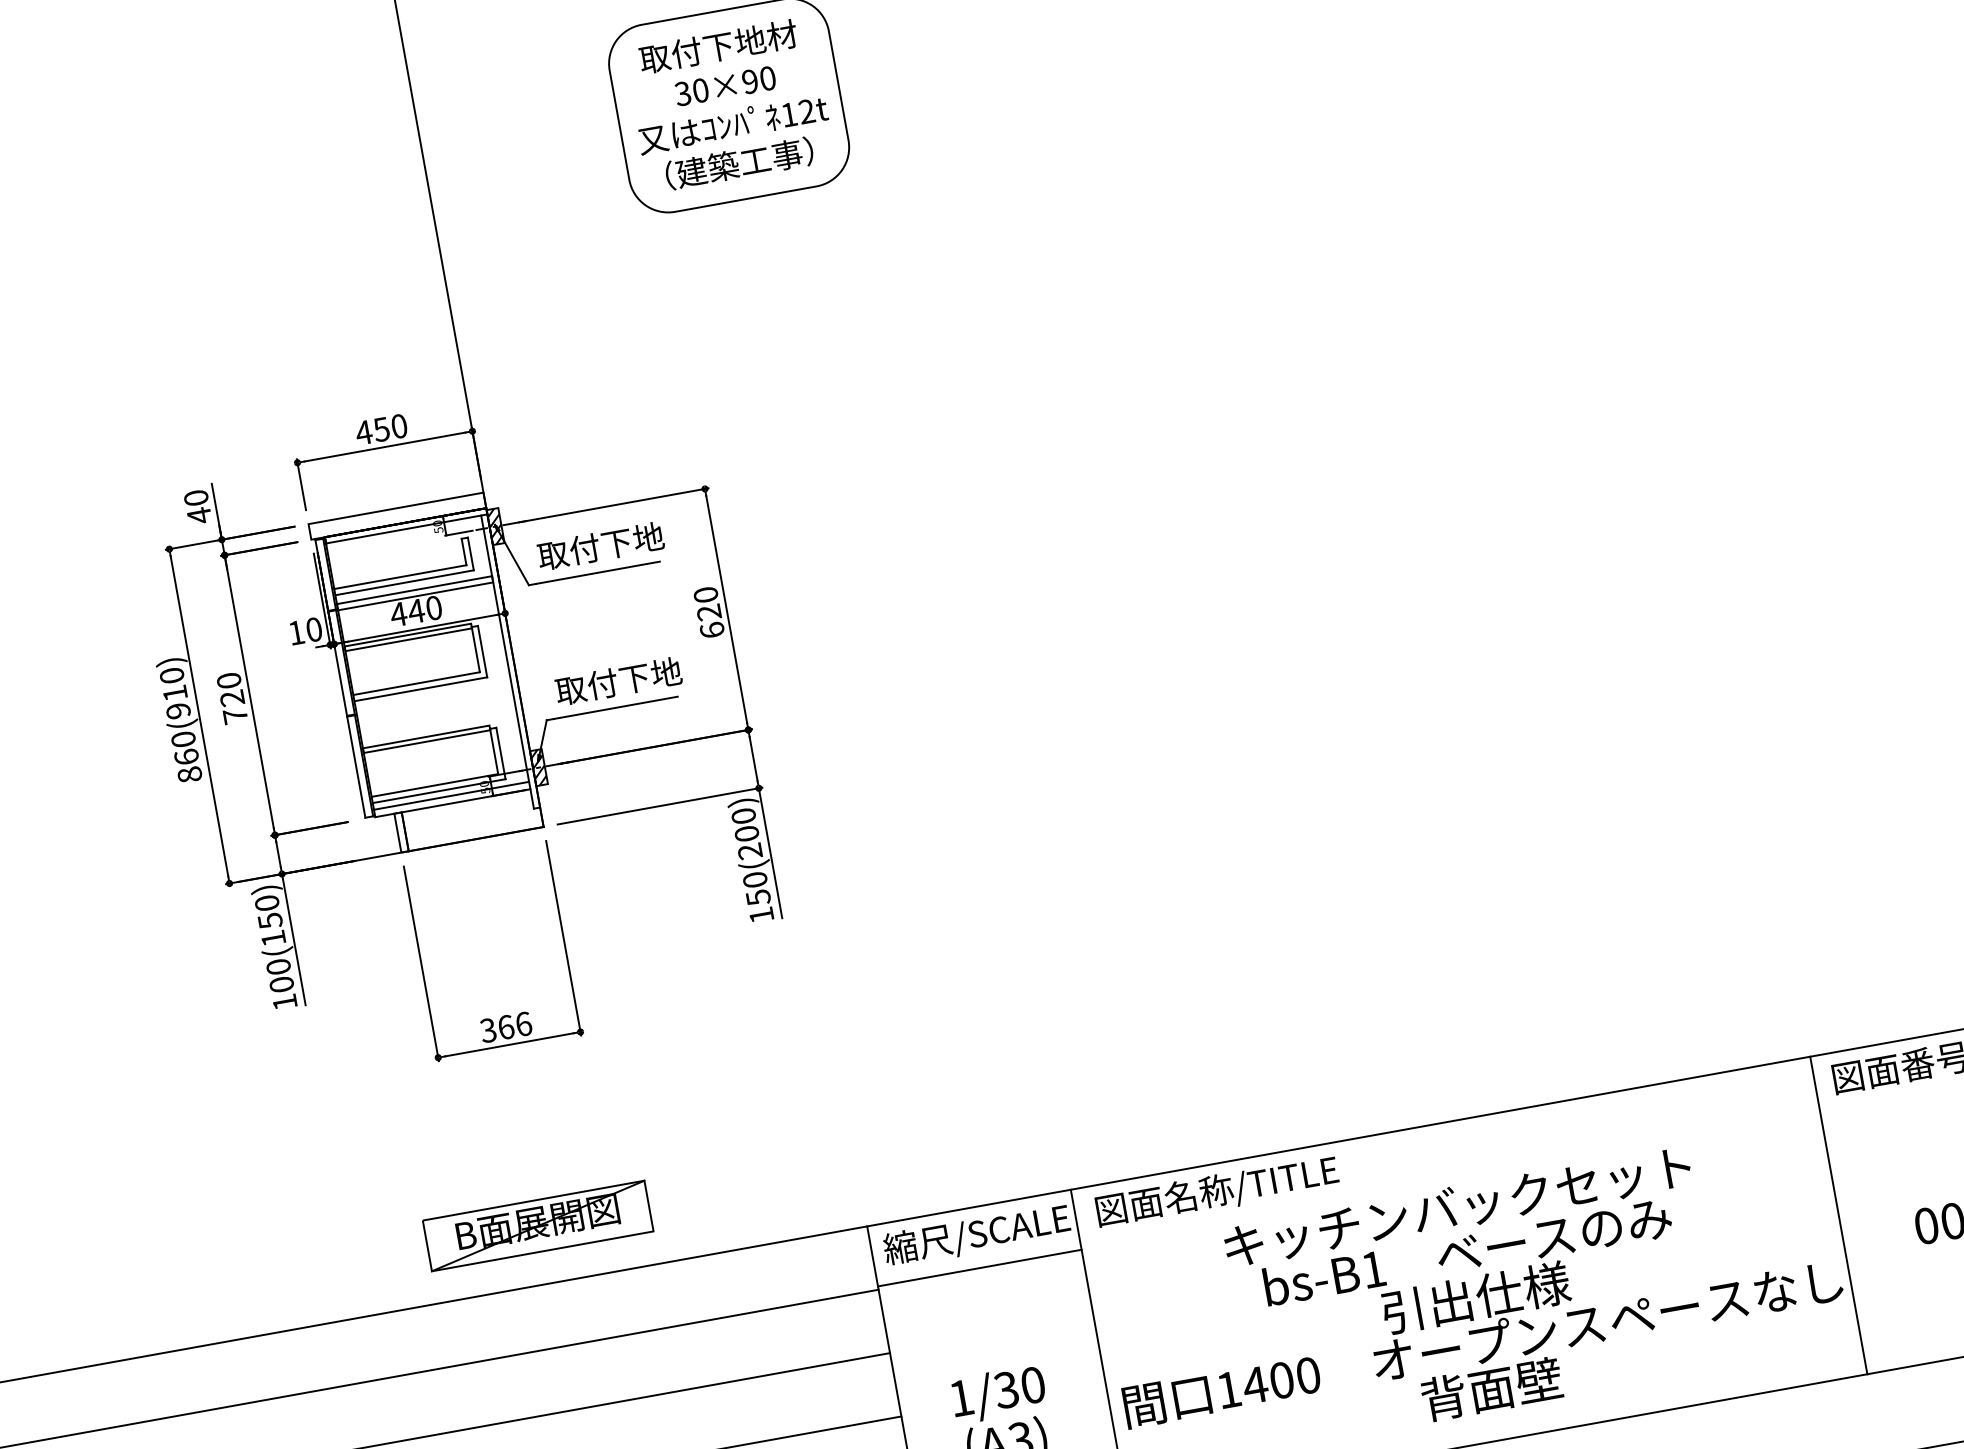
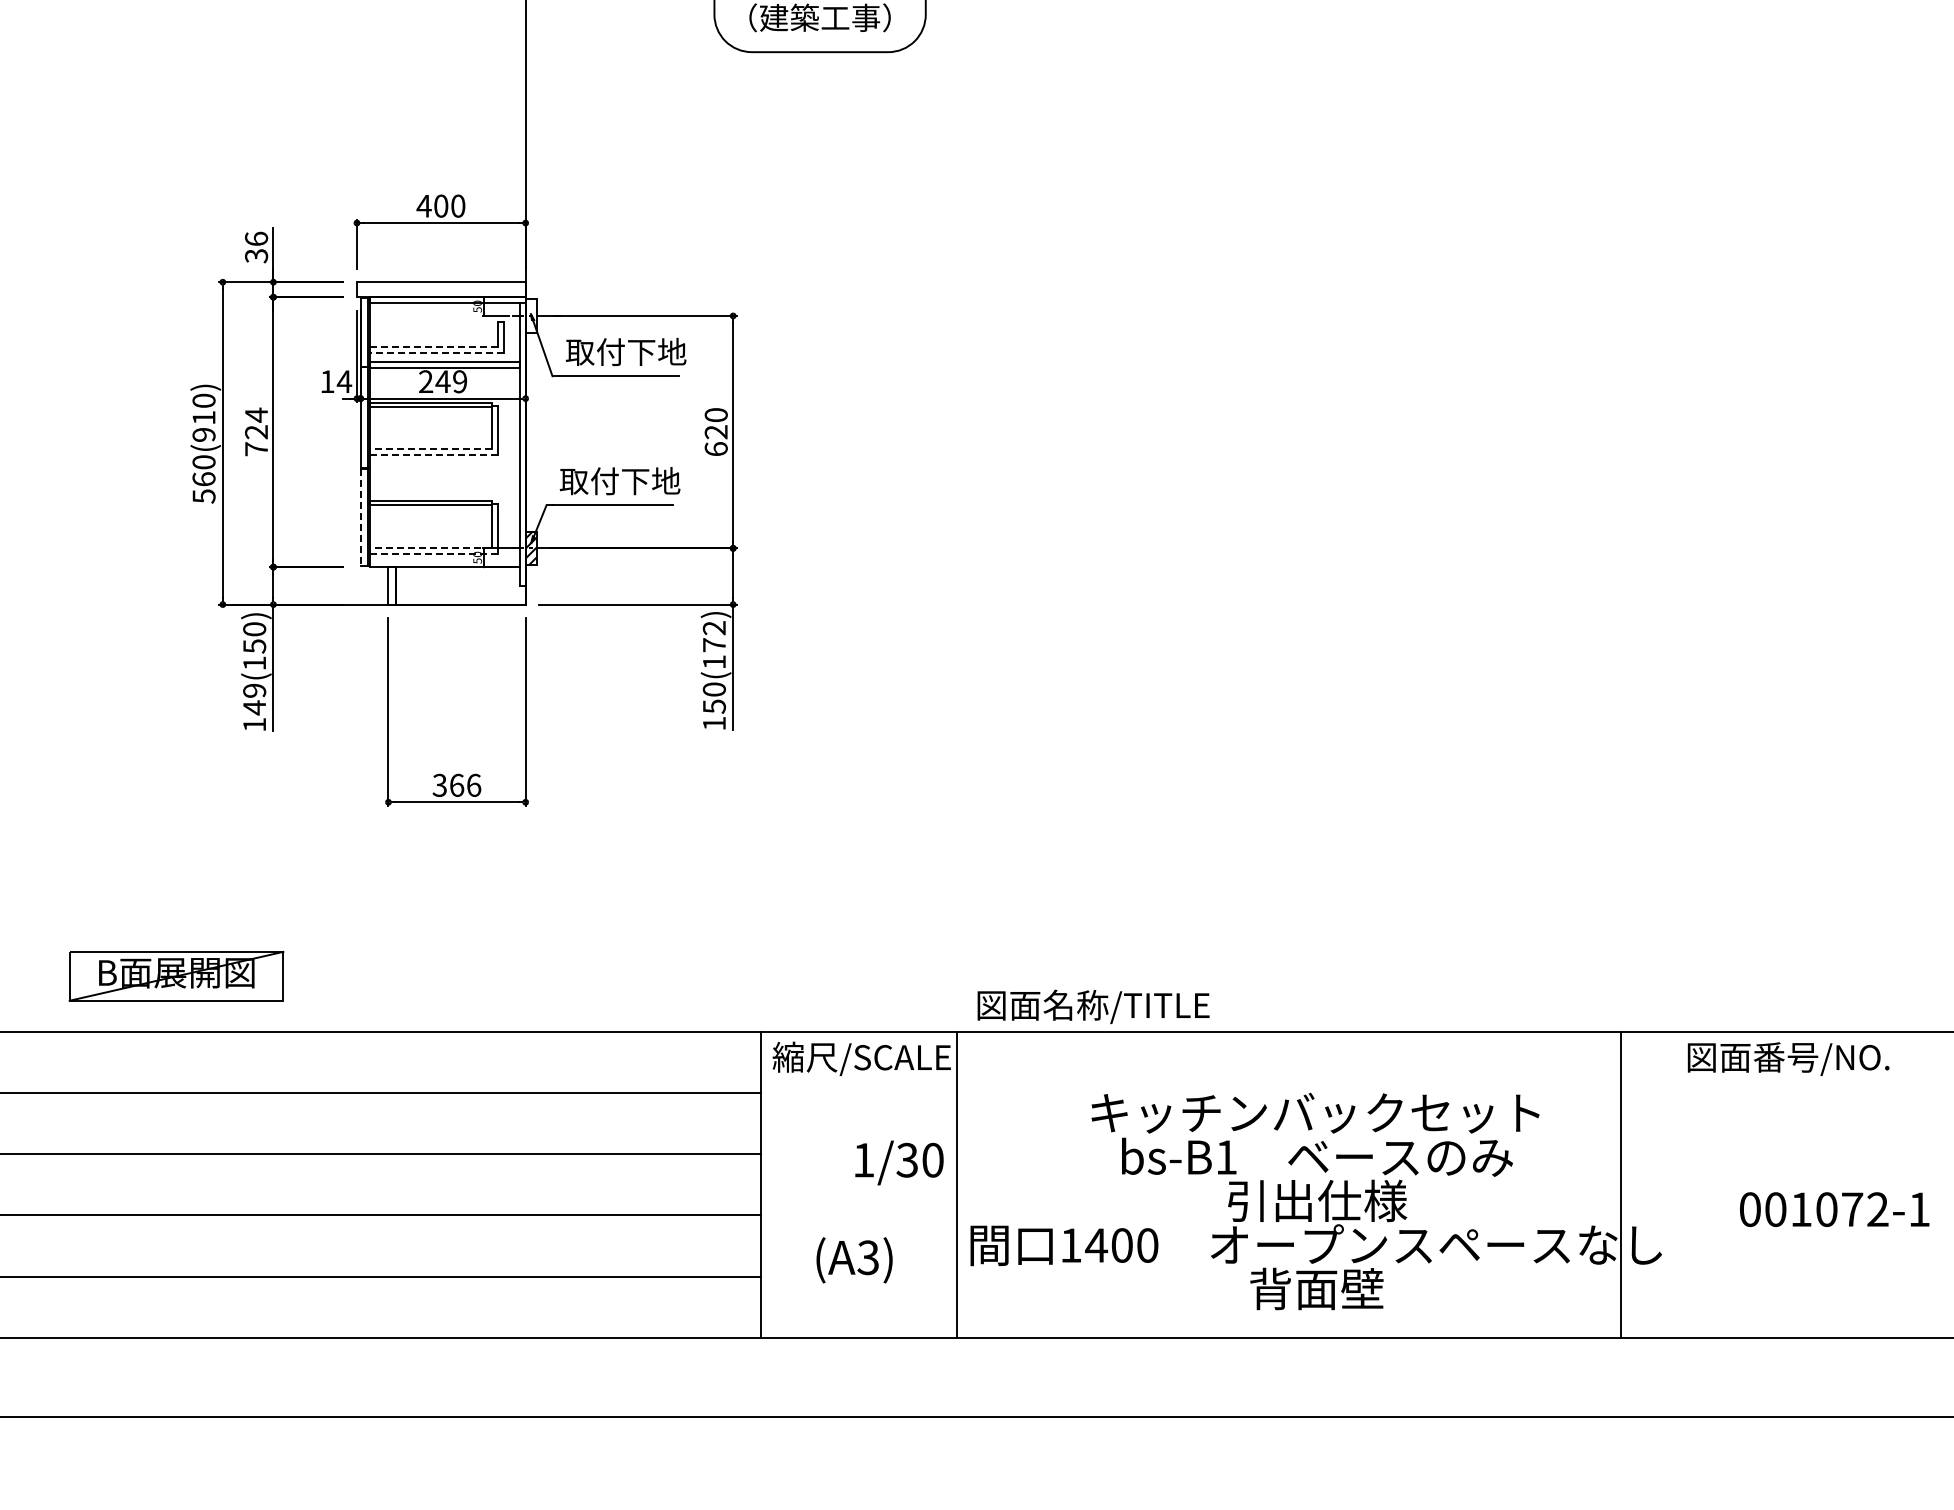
text: (380, 428) -> (440, 205), 450 -> 400
text: (197, 506) -> (256, 247), 40 -> 36
hatch: (494, 526) -> (530, 315), removed
line: (400, 577) -> (433, 347), solid -> dashed
line: (404, 583) -> (436, 353), solid -> dashed
text: (415, 611) -> (442, 381), 440 -> 249
text: (314, 629) -> (344, 381), 10 -> 14
text: (229, 680) -> (256, 414), 720 -> 724
line: (416, 683) -> (430, 449), solid -> dashed
line: (420, 689) -> (433, 455), solid -> dashed
line: (356, 767) -> (360, 517), solid -> dashed
text: (189, 775) -> (203, 496), 860(910) -> 560(910)
line: (434, 785) -> (430, 547), solid -> dashed
line: (438, 791) -> (433, 553), solid -> dashed
line: (451, 795) -> (444, 559), removed
text: (746, 834) -> (713, 645), 150(200) -> 150(172)
text: (280, 976) -> (254, 699), 100(150) -> 149(150)
text: (1217, 1191) -> (1093, 1006), moved
line: (1838, 1215) -> (1620, 1184), moved
part: (538, 1225) -> (176, 975), moved
line: (979, 1267) -> (858, 1089), removed
text: (998, 1393) -> (899, 1162), moved

